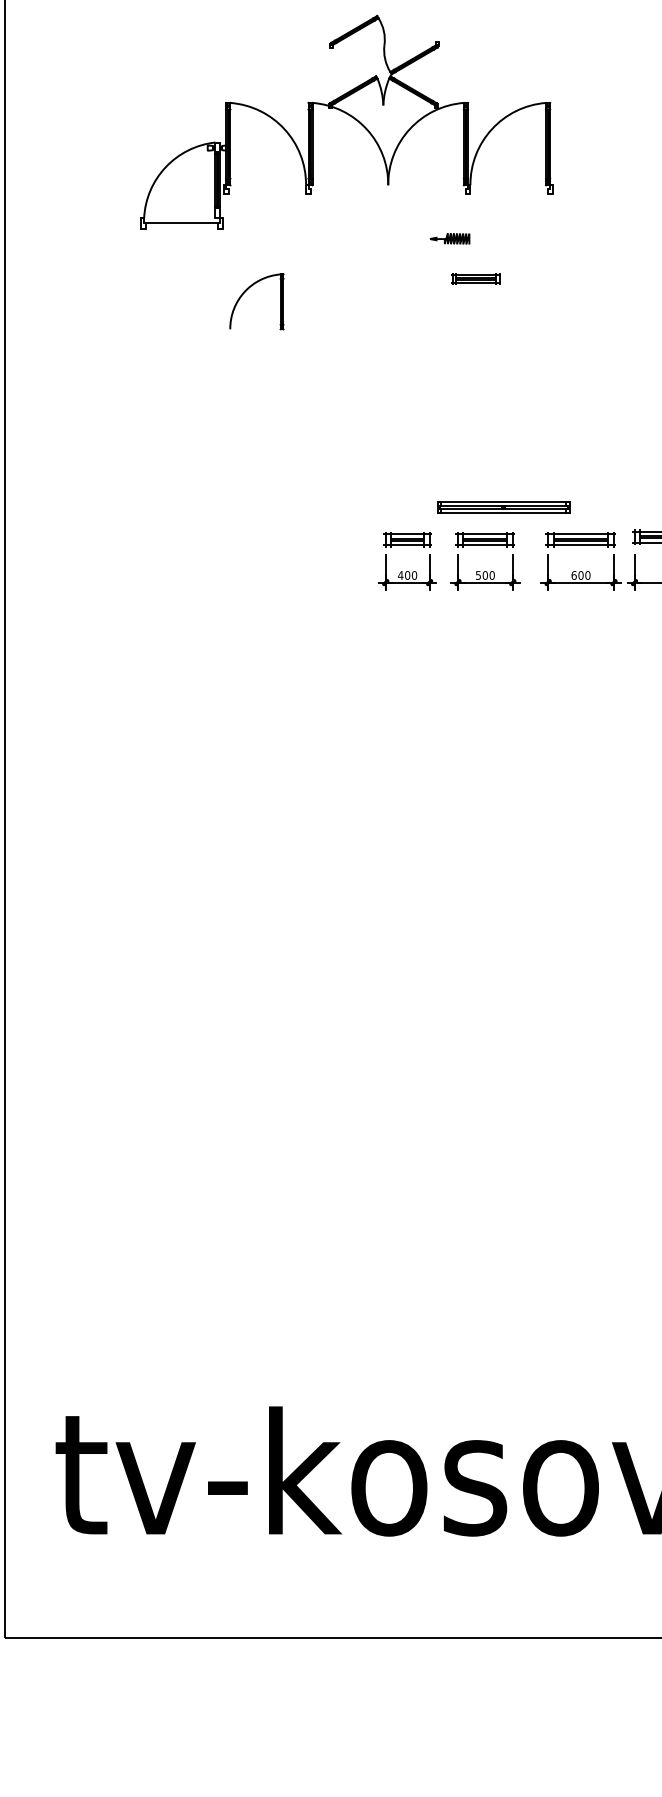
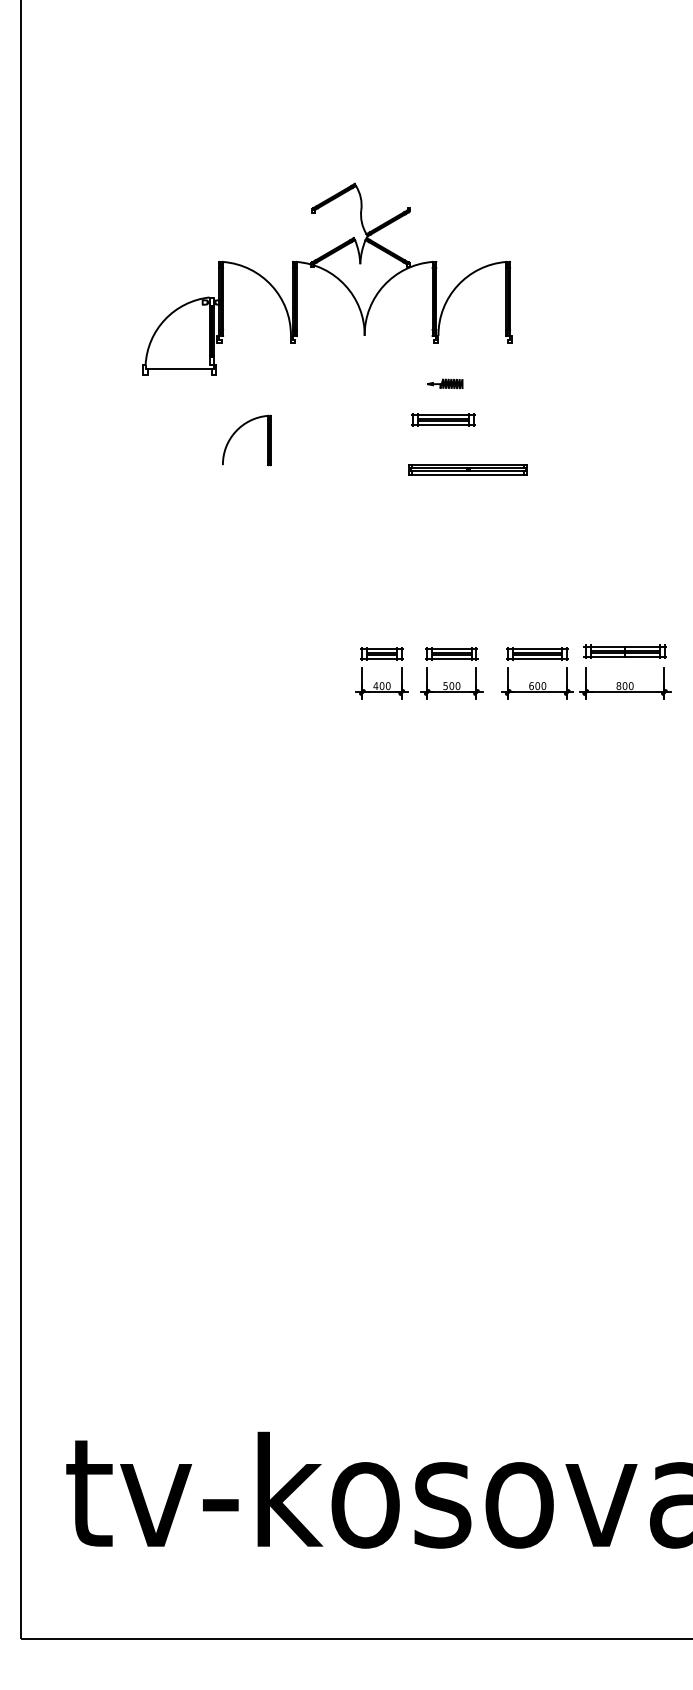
part: (450, 238) -> (445, 383), moved
part: (476, 278) -> (443, 419), size x1.43
part: (502, 506) -> (467, 469), moved

